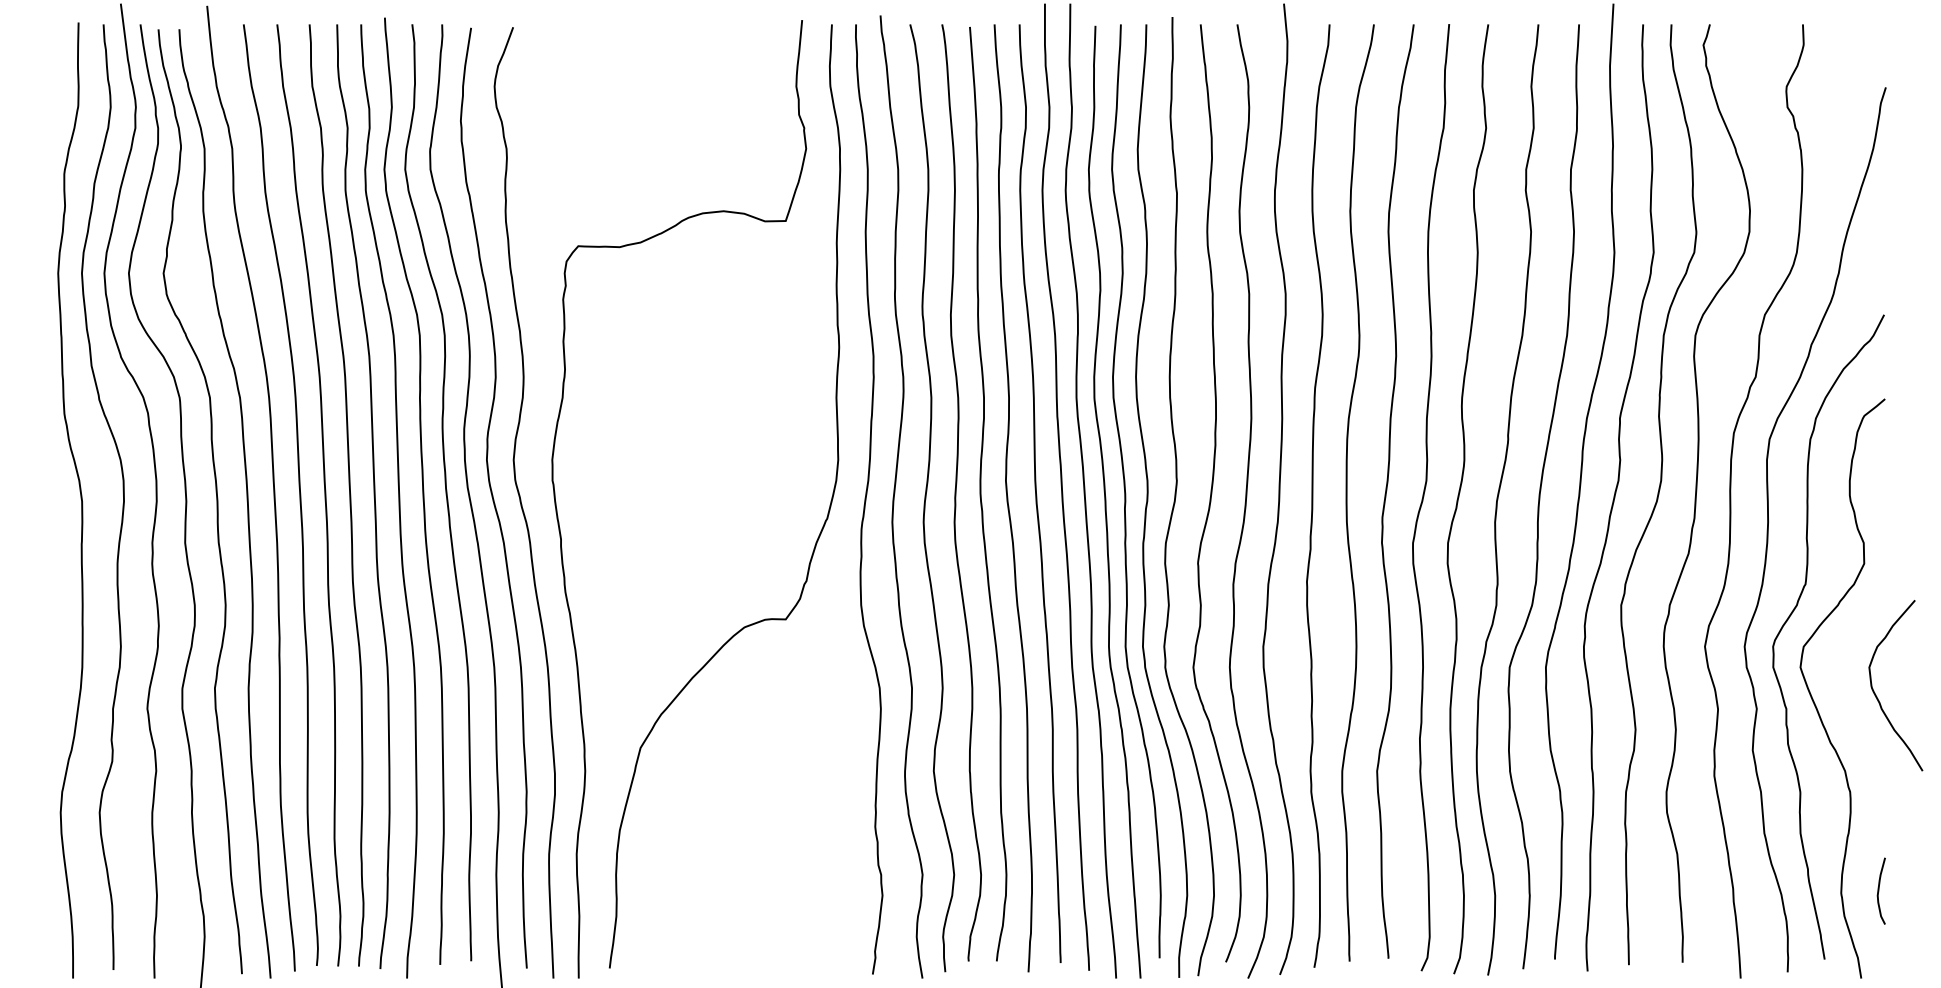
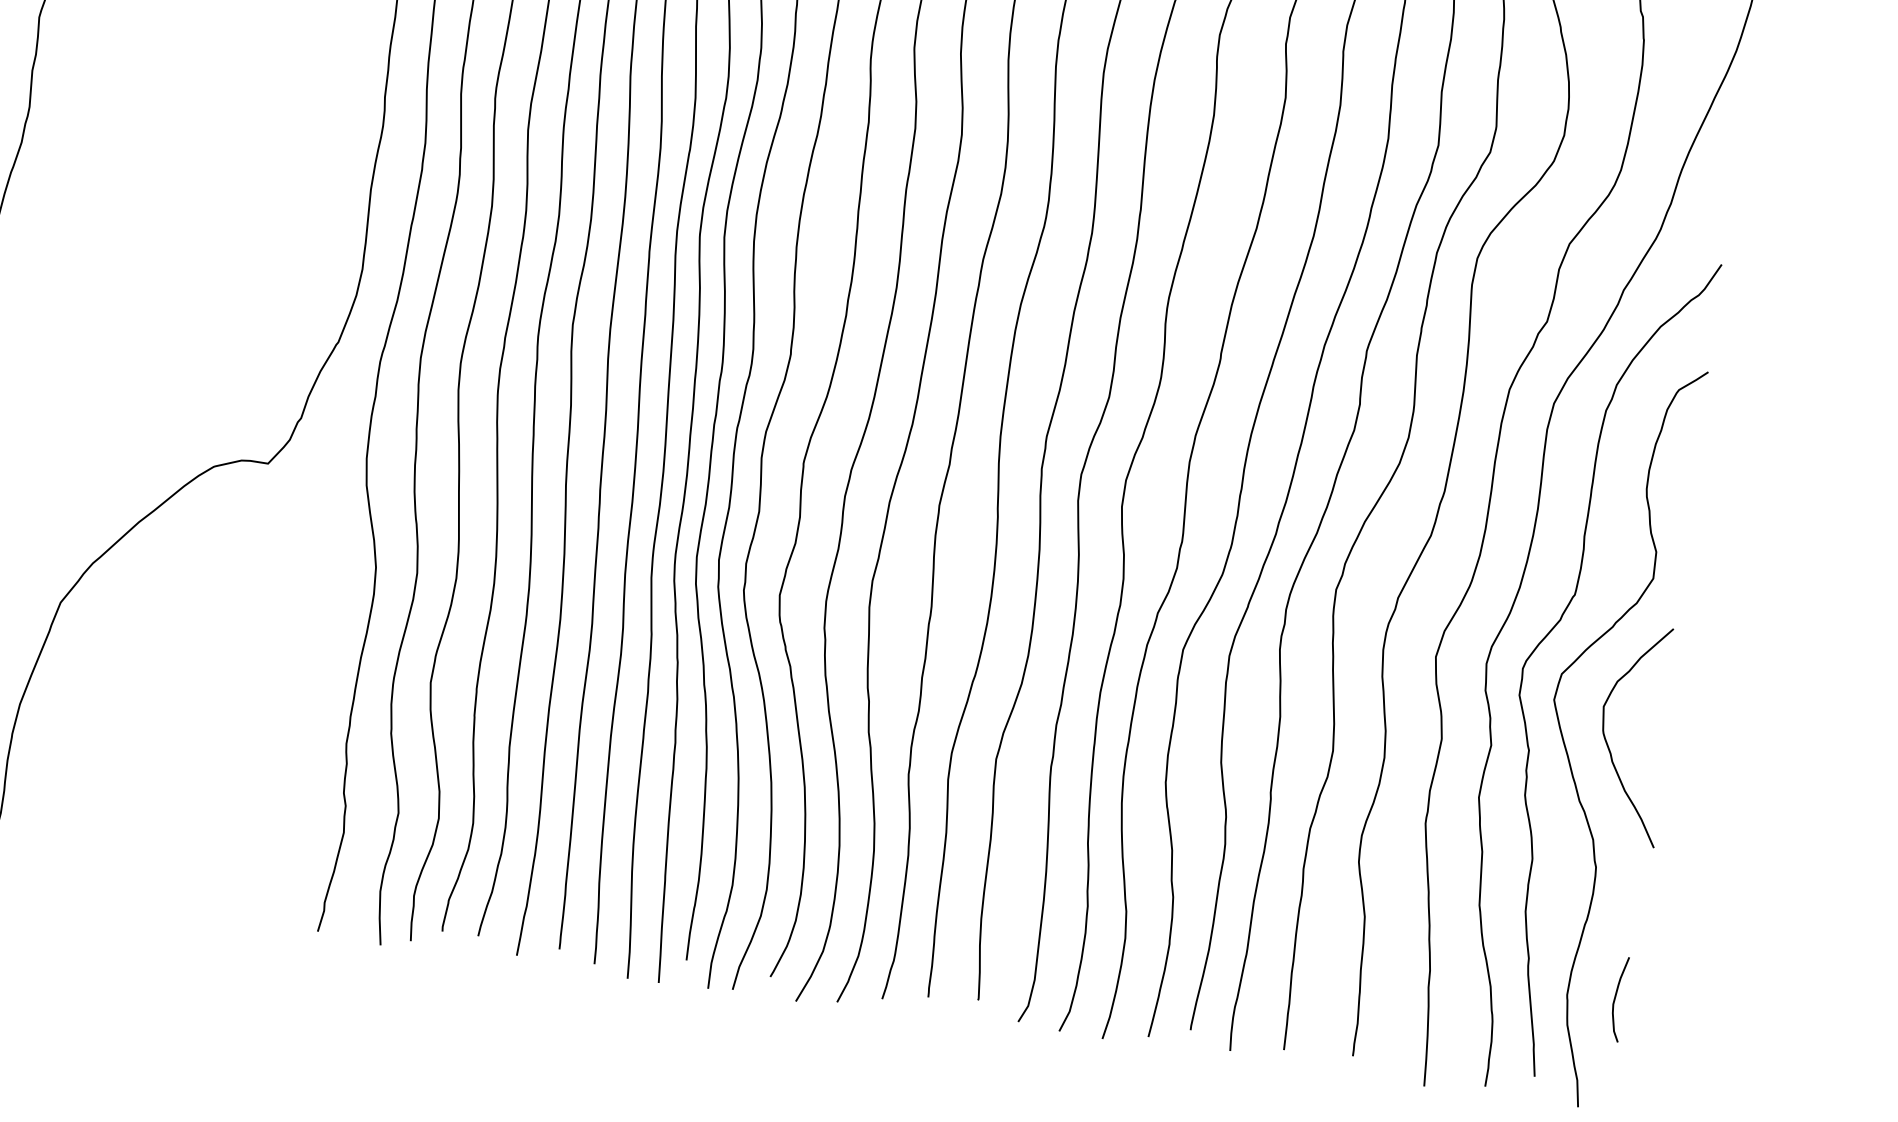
curve: (1876, 694) -> (1608, 742), moved

